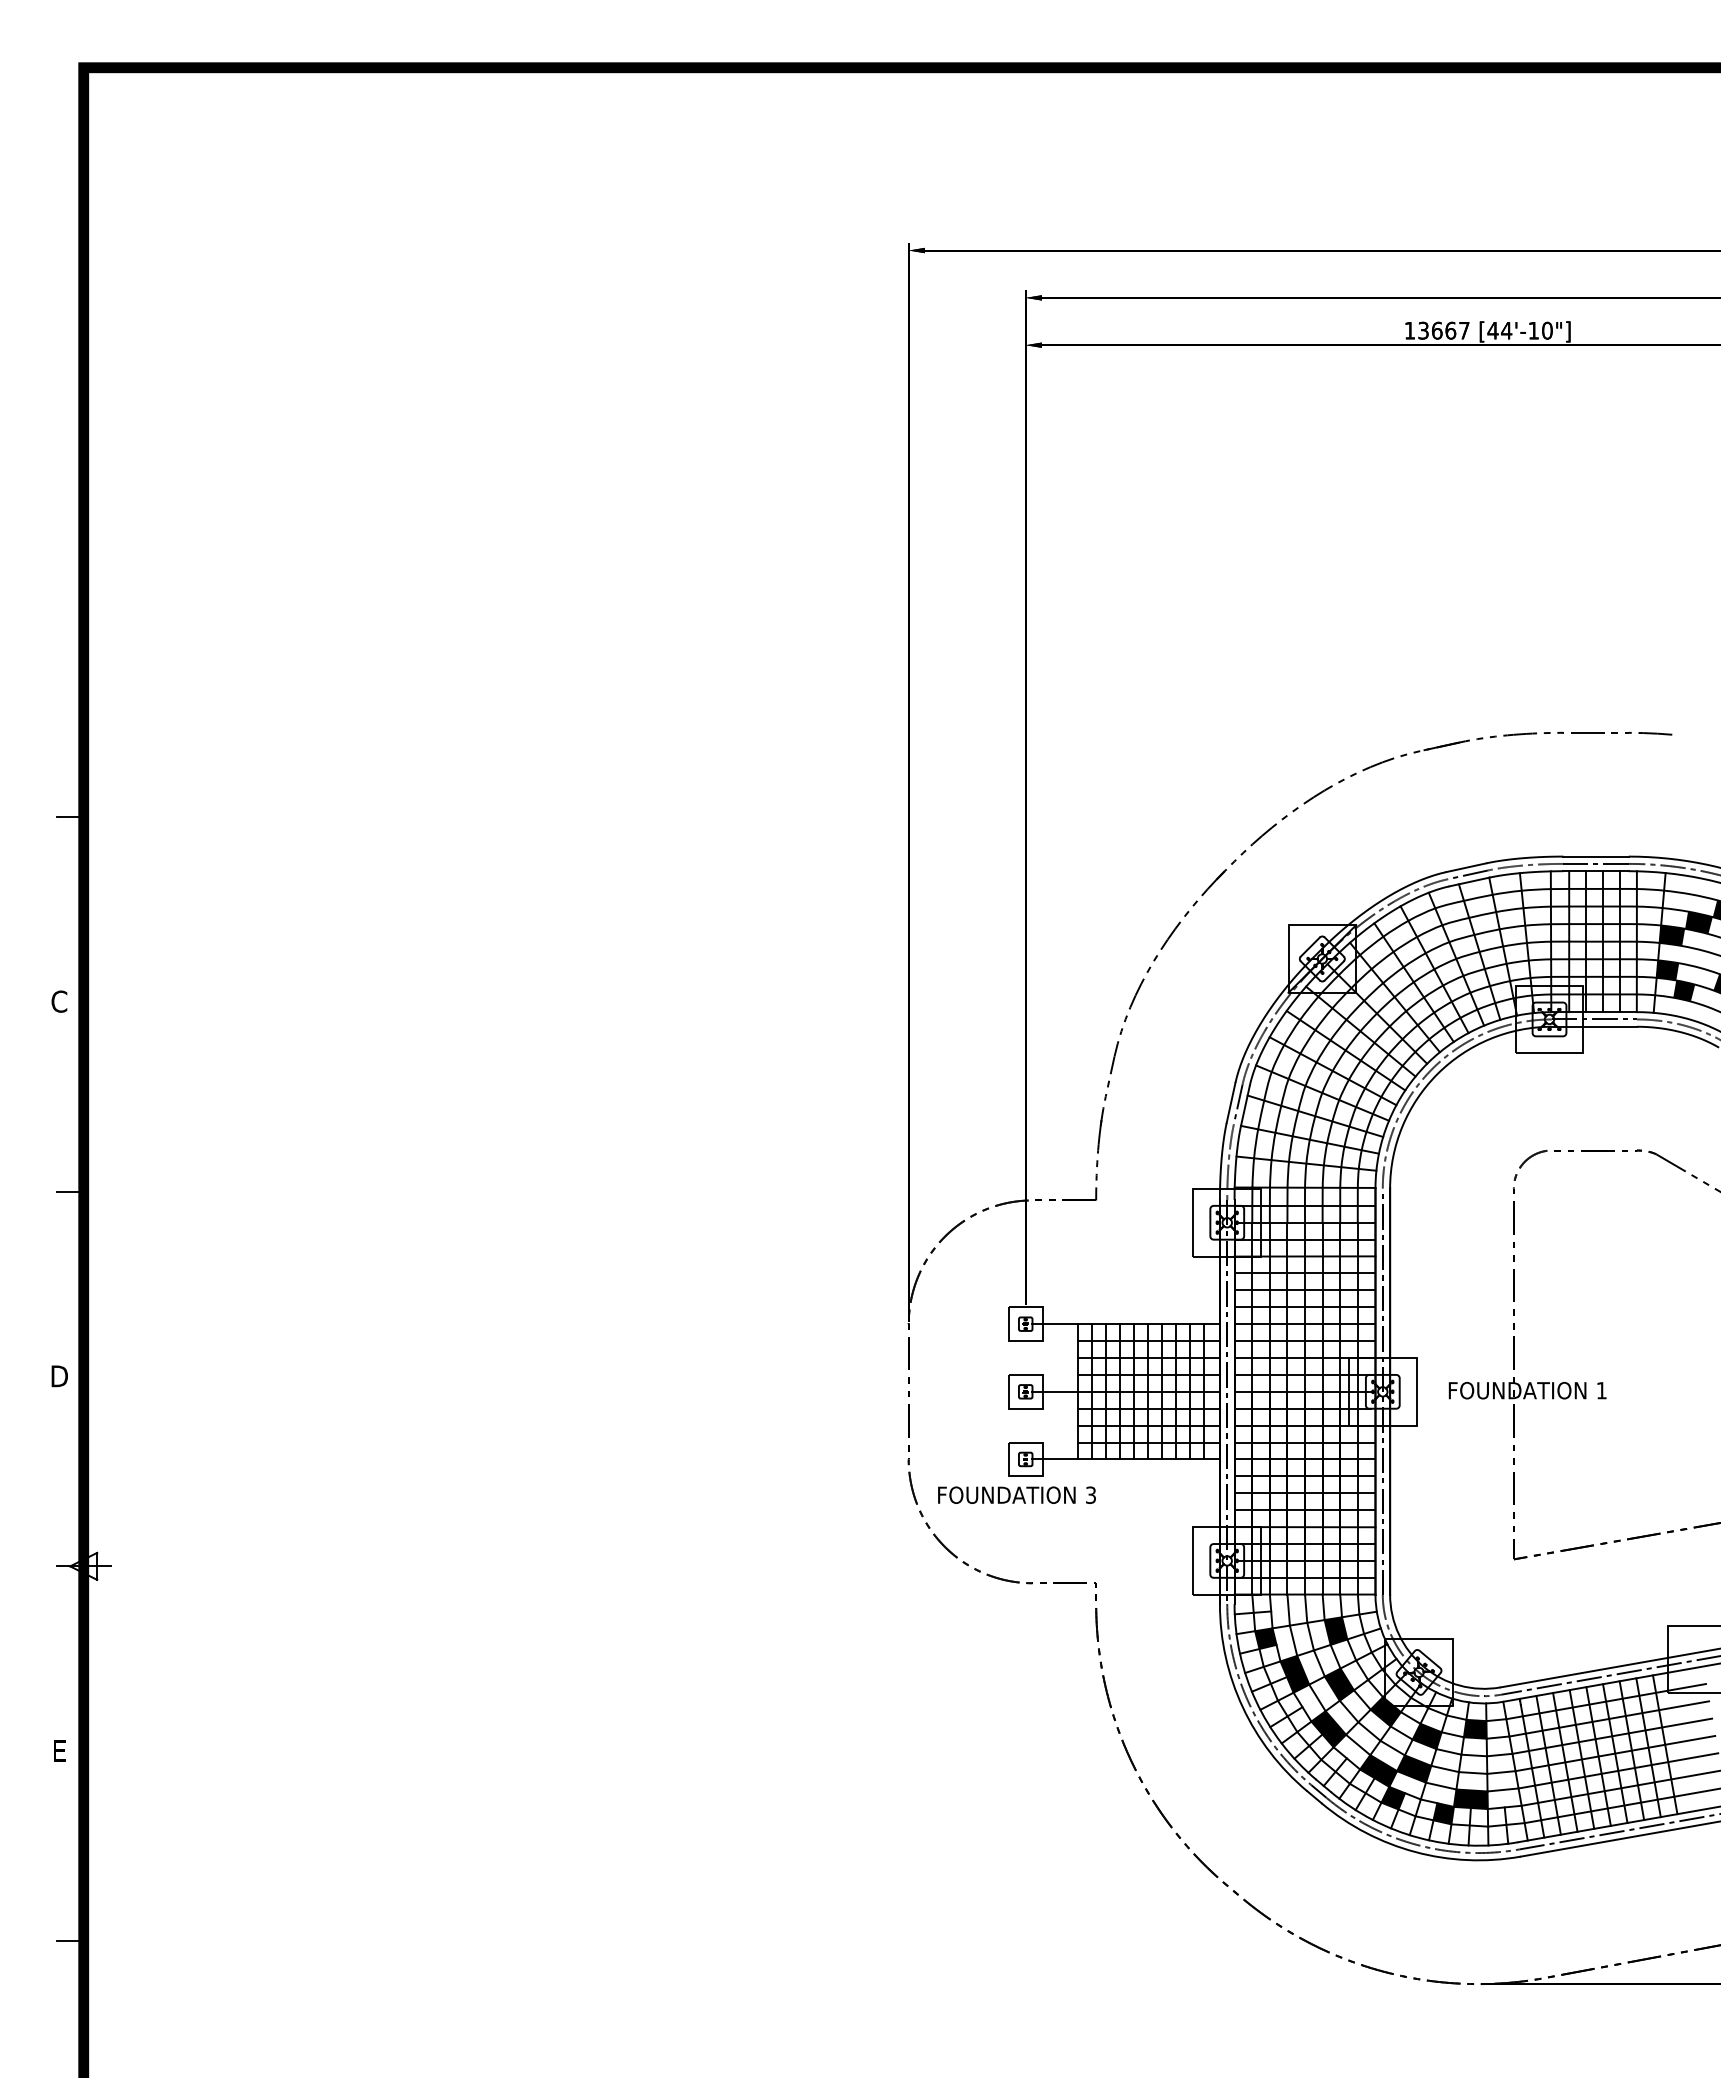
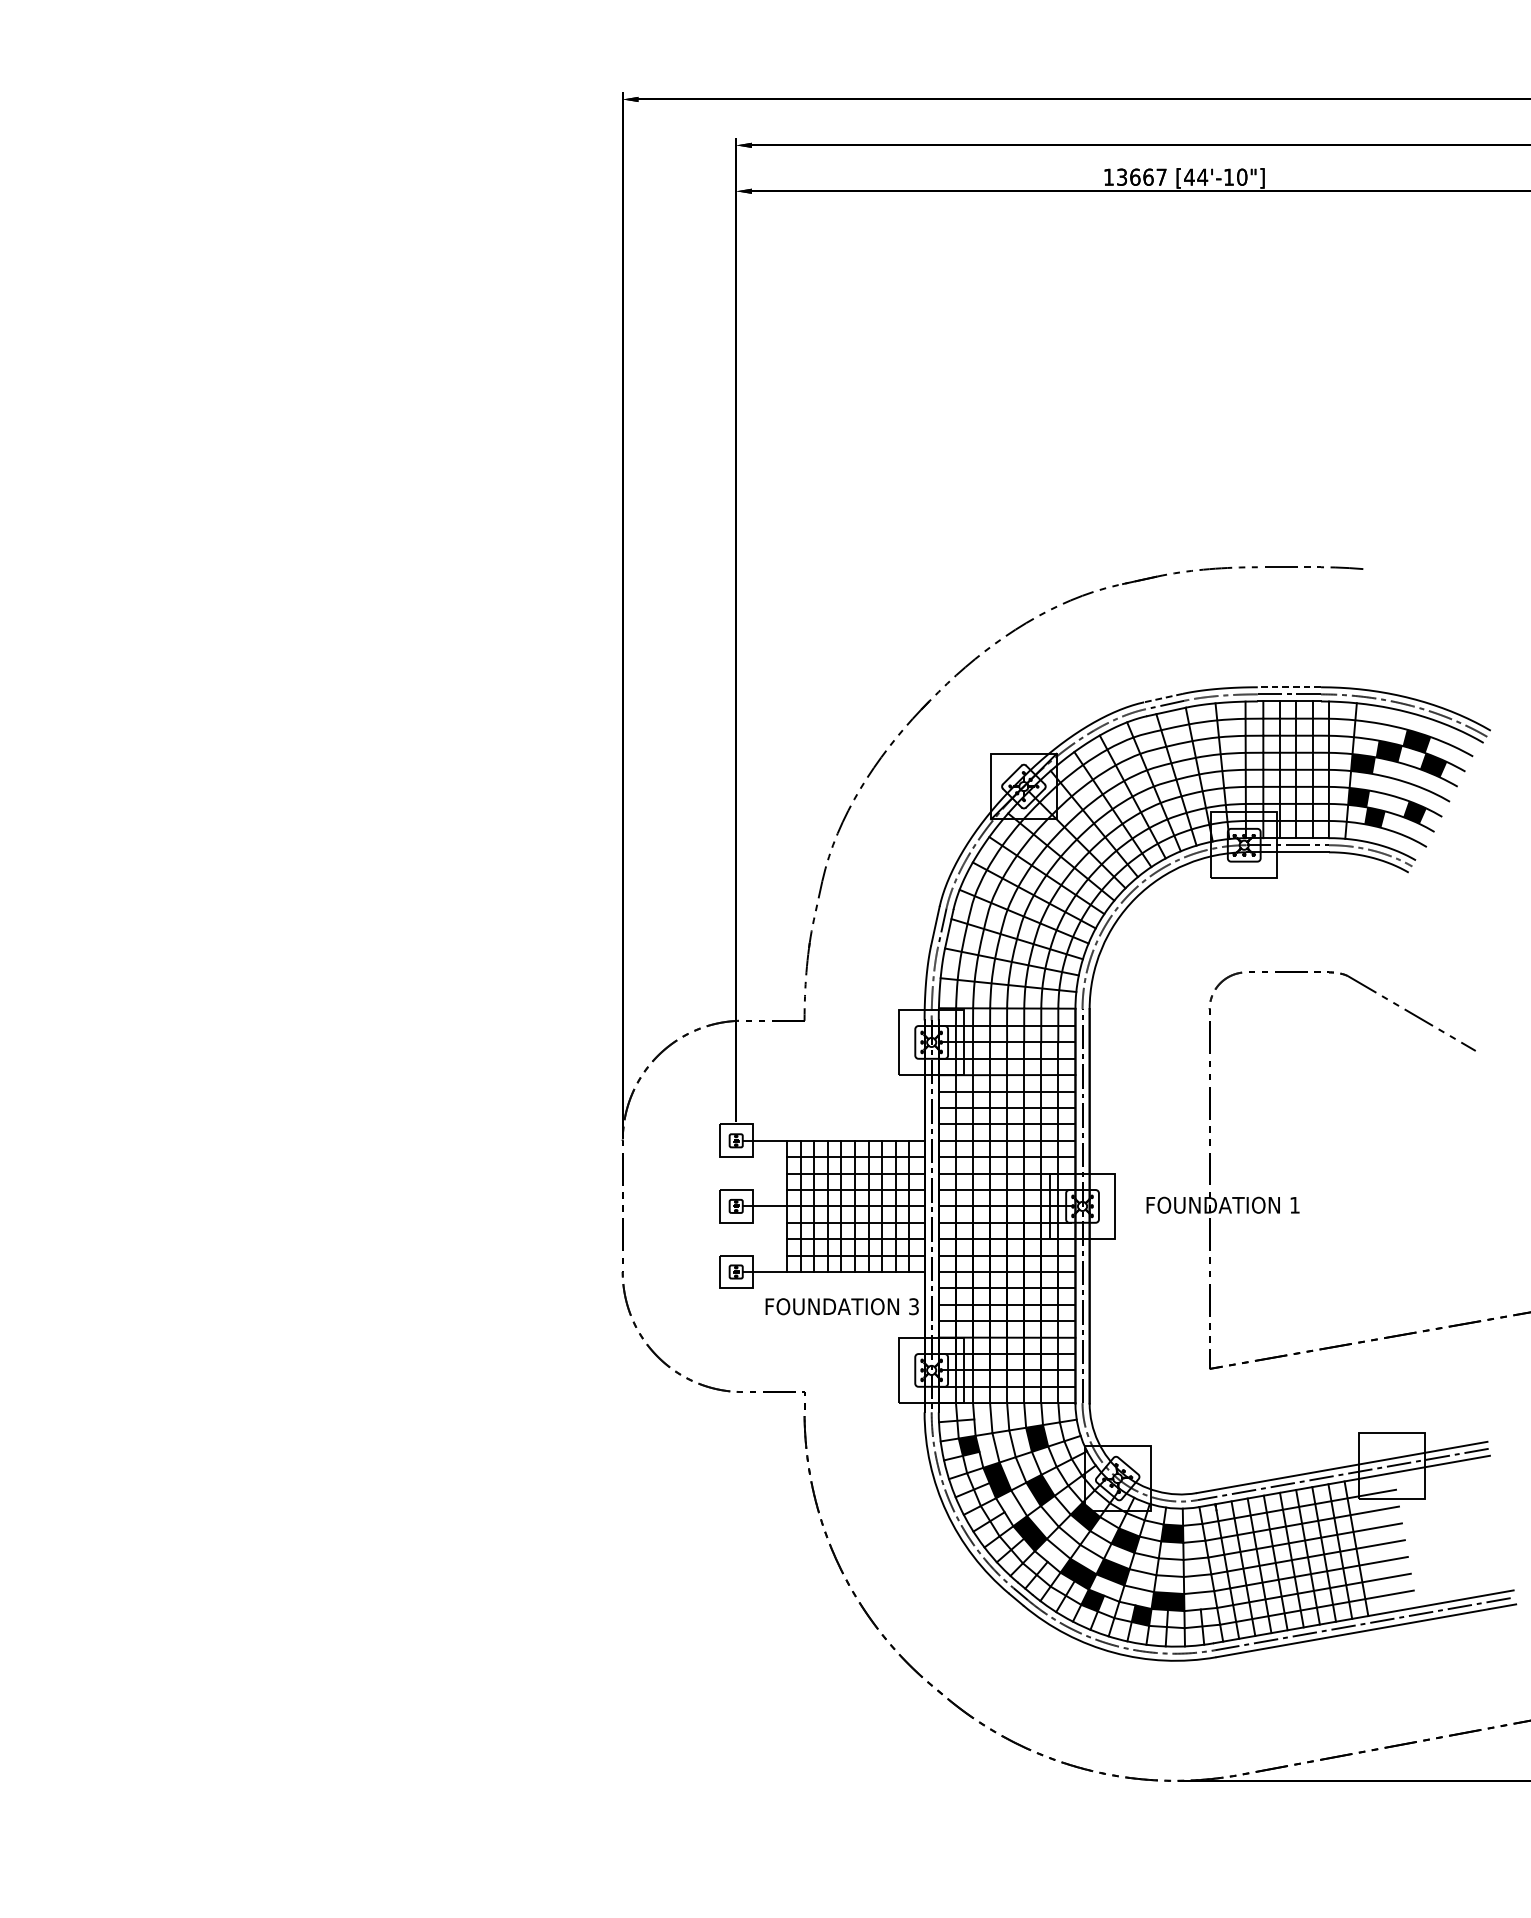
line: (1596, 856) -> (1289, 687), solid -> dashed
line: (1465, 867) -> (1162, 697), solid -> dashed
text: (1016, 1494) -> (841, 1305), moved

